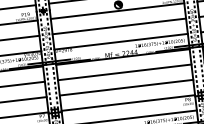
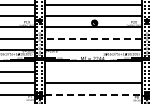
line: (119, 26) -> (93, 38), solid -> dashed
line: (124, 72) -> (93, 72), removed
line: (128, 102) -> (93, 94), solid -> dashed

